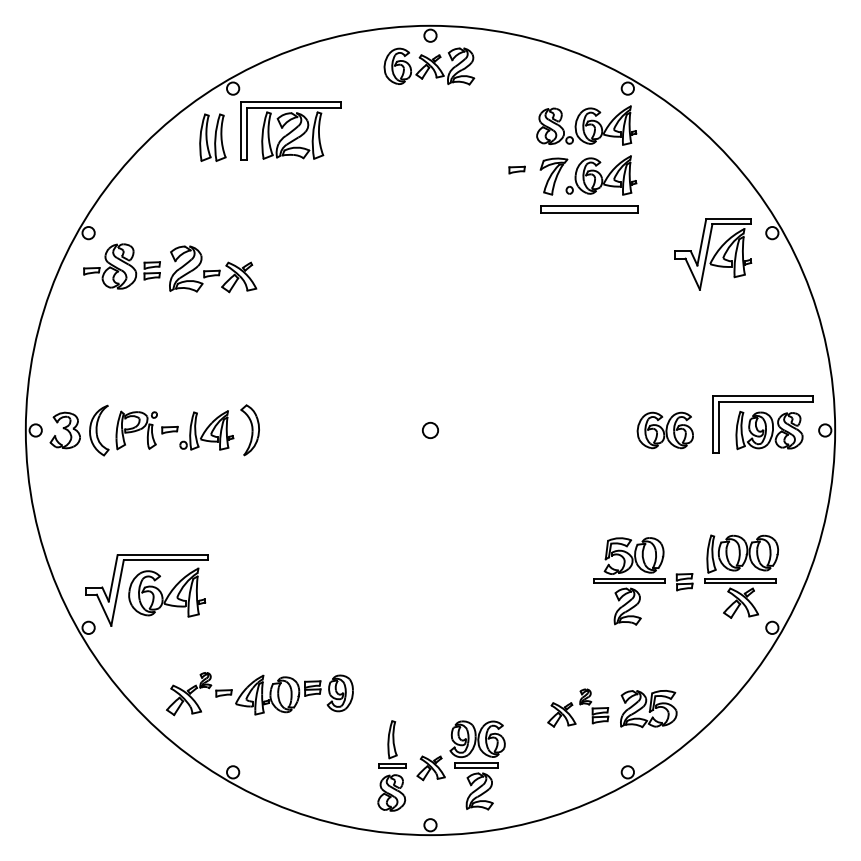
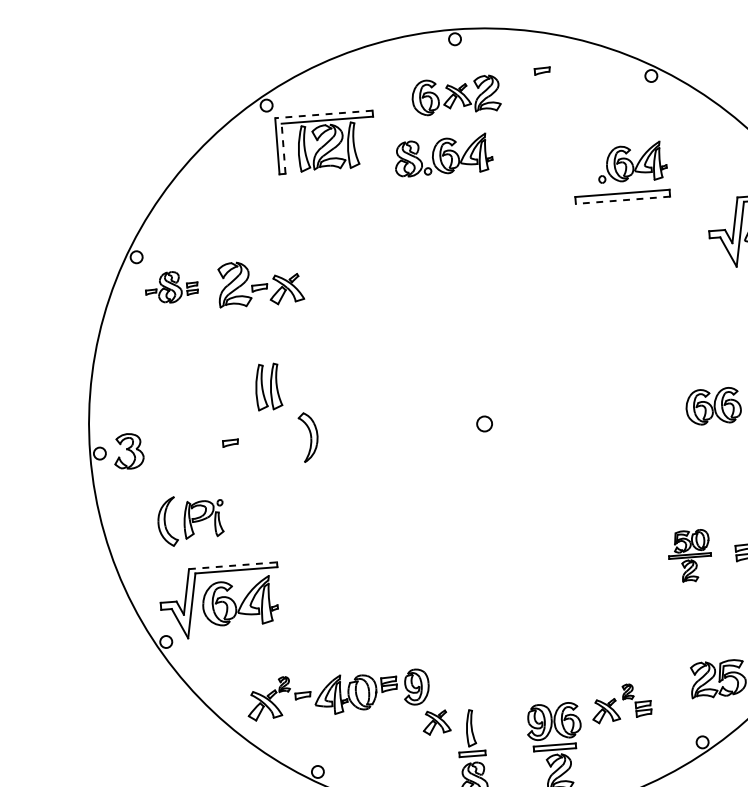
part: (429, 66) -> (456, 95), moved
line: (290, 102) -> (323, 114), solid -> dashed
part: (586, 125) -> (443, 155), moved
line: (247, 133) -> (284, 148), solid -> dashed
part: (212, 137) -> (268, 386), moved
part: (516, 169) -> (541, 70), moved
part: (553, 176) -> (585, 167), removed
line: (588, 213) -> (622, 200), solid -> dashed
part: (121, 266) -> (171, 287), size x0.7
part: (123, 430) -> (191, 520), moved
part: (206, 430) -> (266, 440), removed
line: (163, 555) -> (233, 565), solid -> dashed
part: (629, 581) -> (689, 556), size x0.6
part: (578, 707) -> (621, 702), moved
part: (430, 768) -> (436, 722), moved

